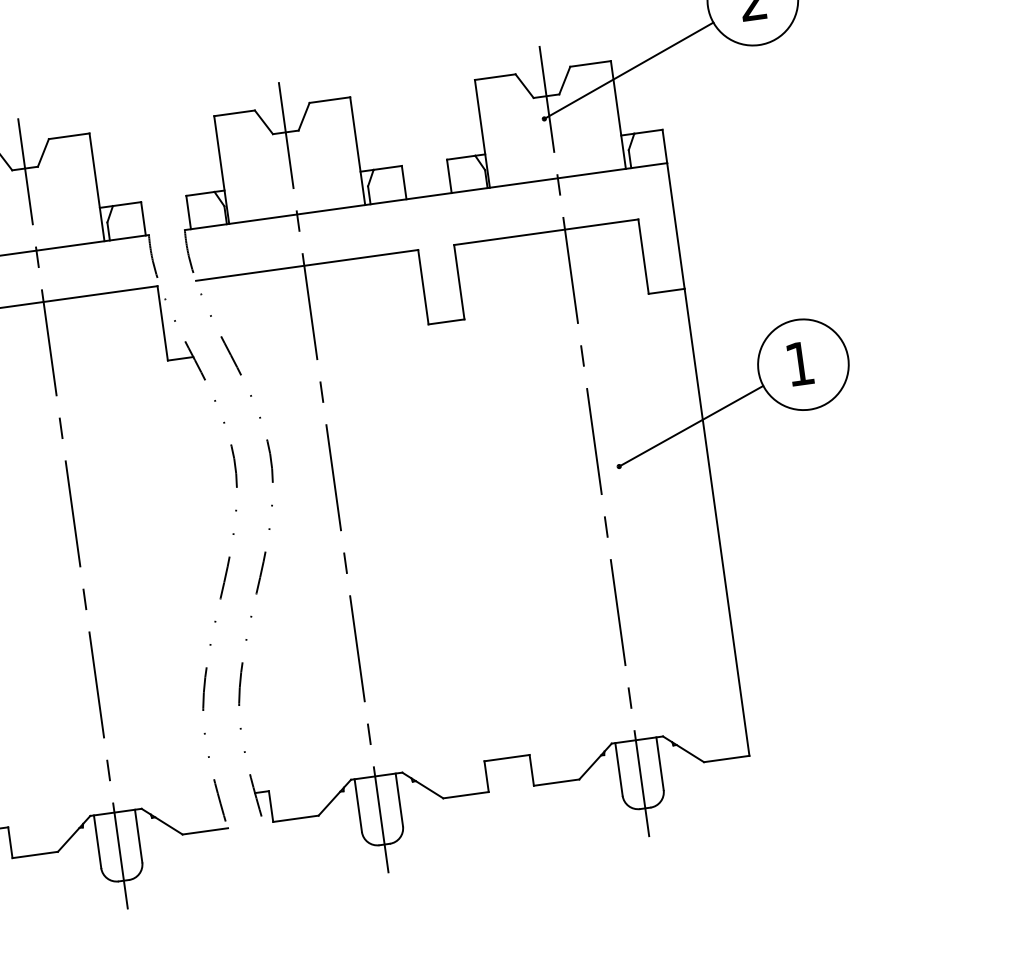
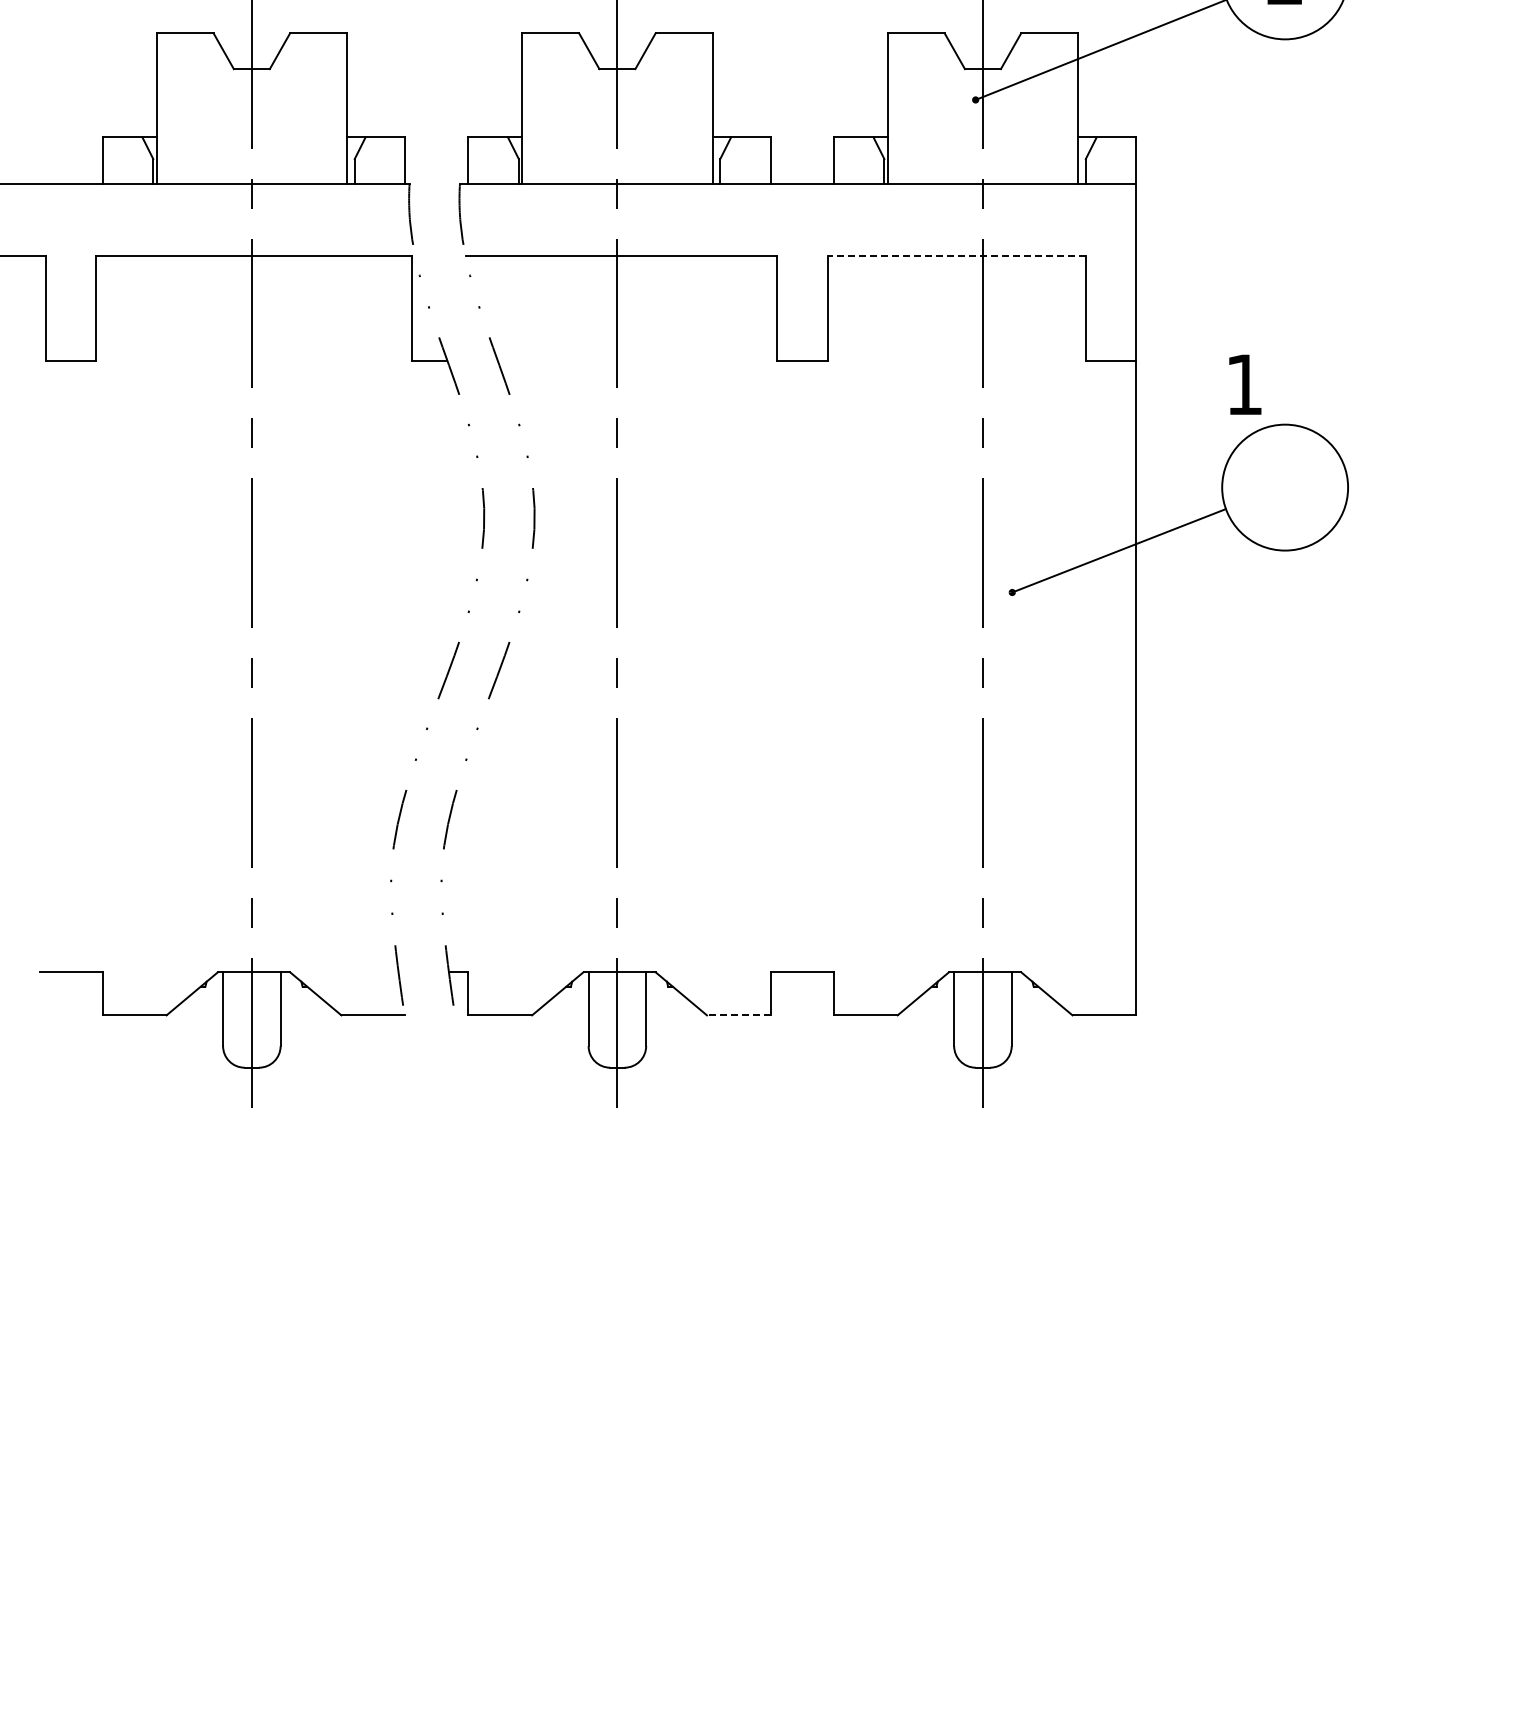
line: (546, 232) -> (956, 256), solid -> dashed
text: (800, 363) -> (1245, 384), moved
line: (465, 795) -> (738, 1015), solid -> dashed

